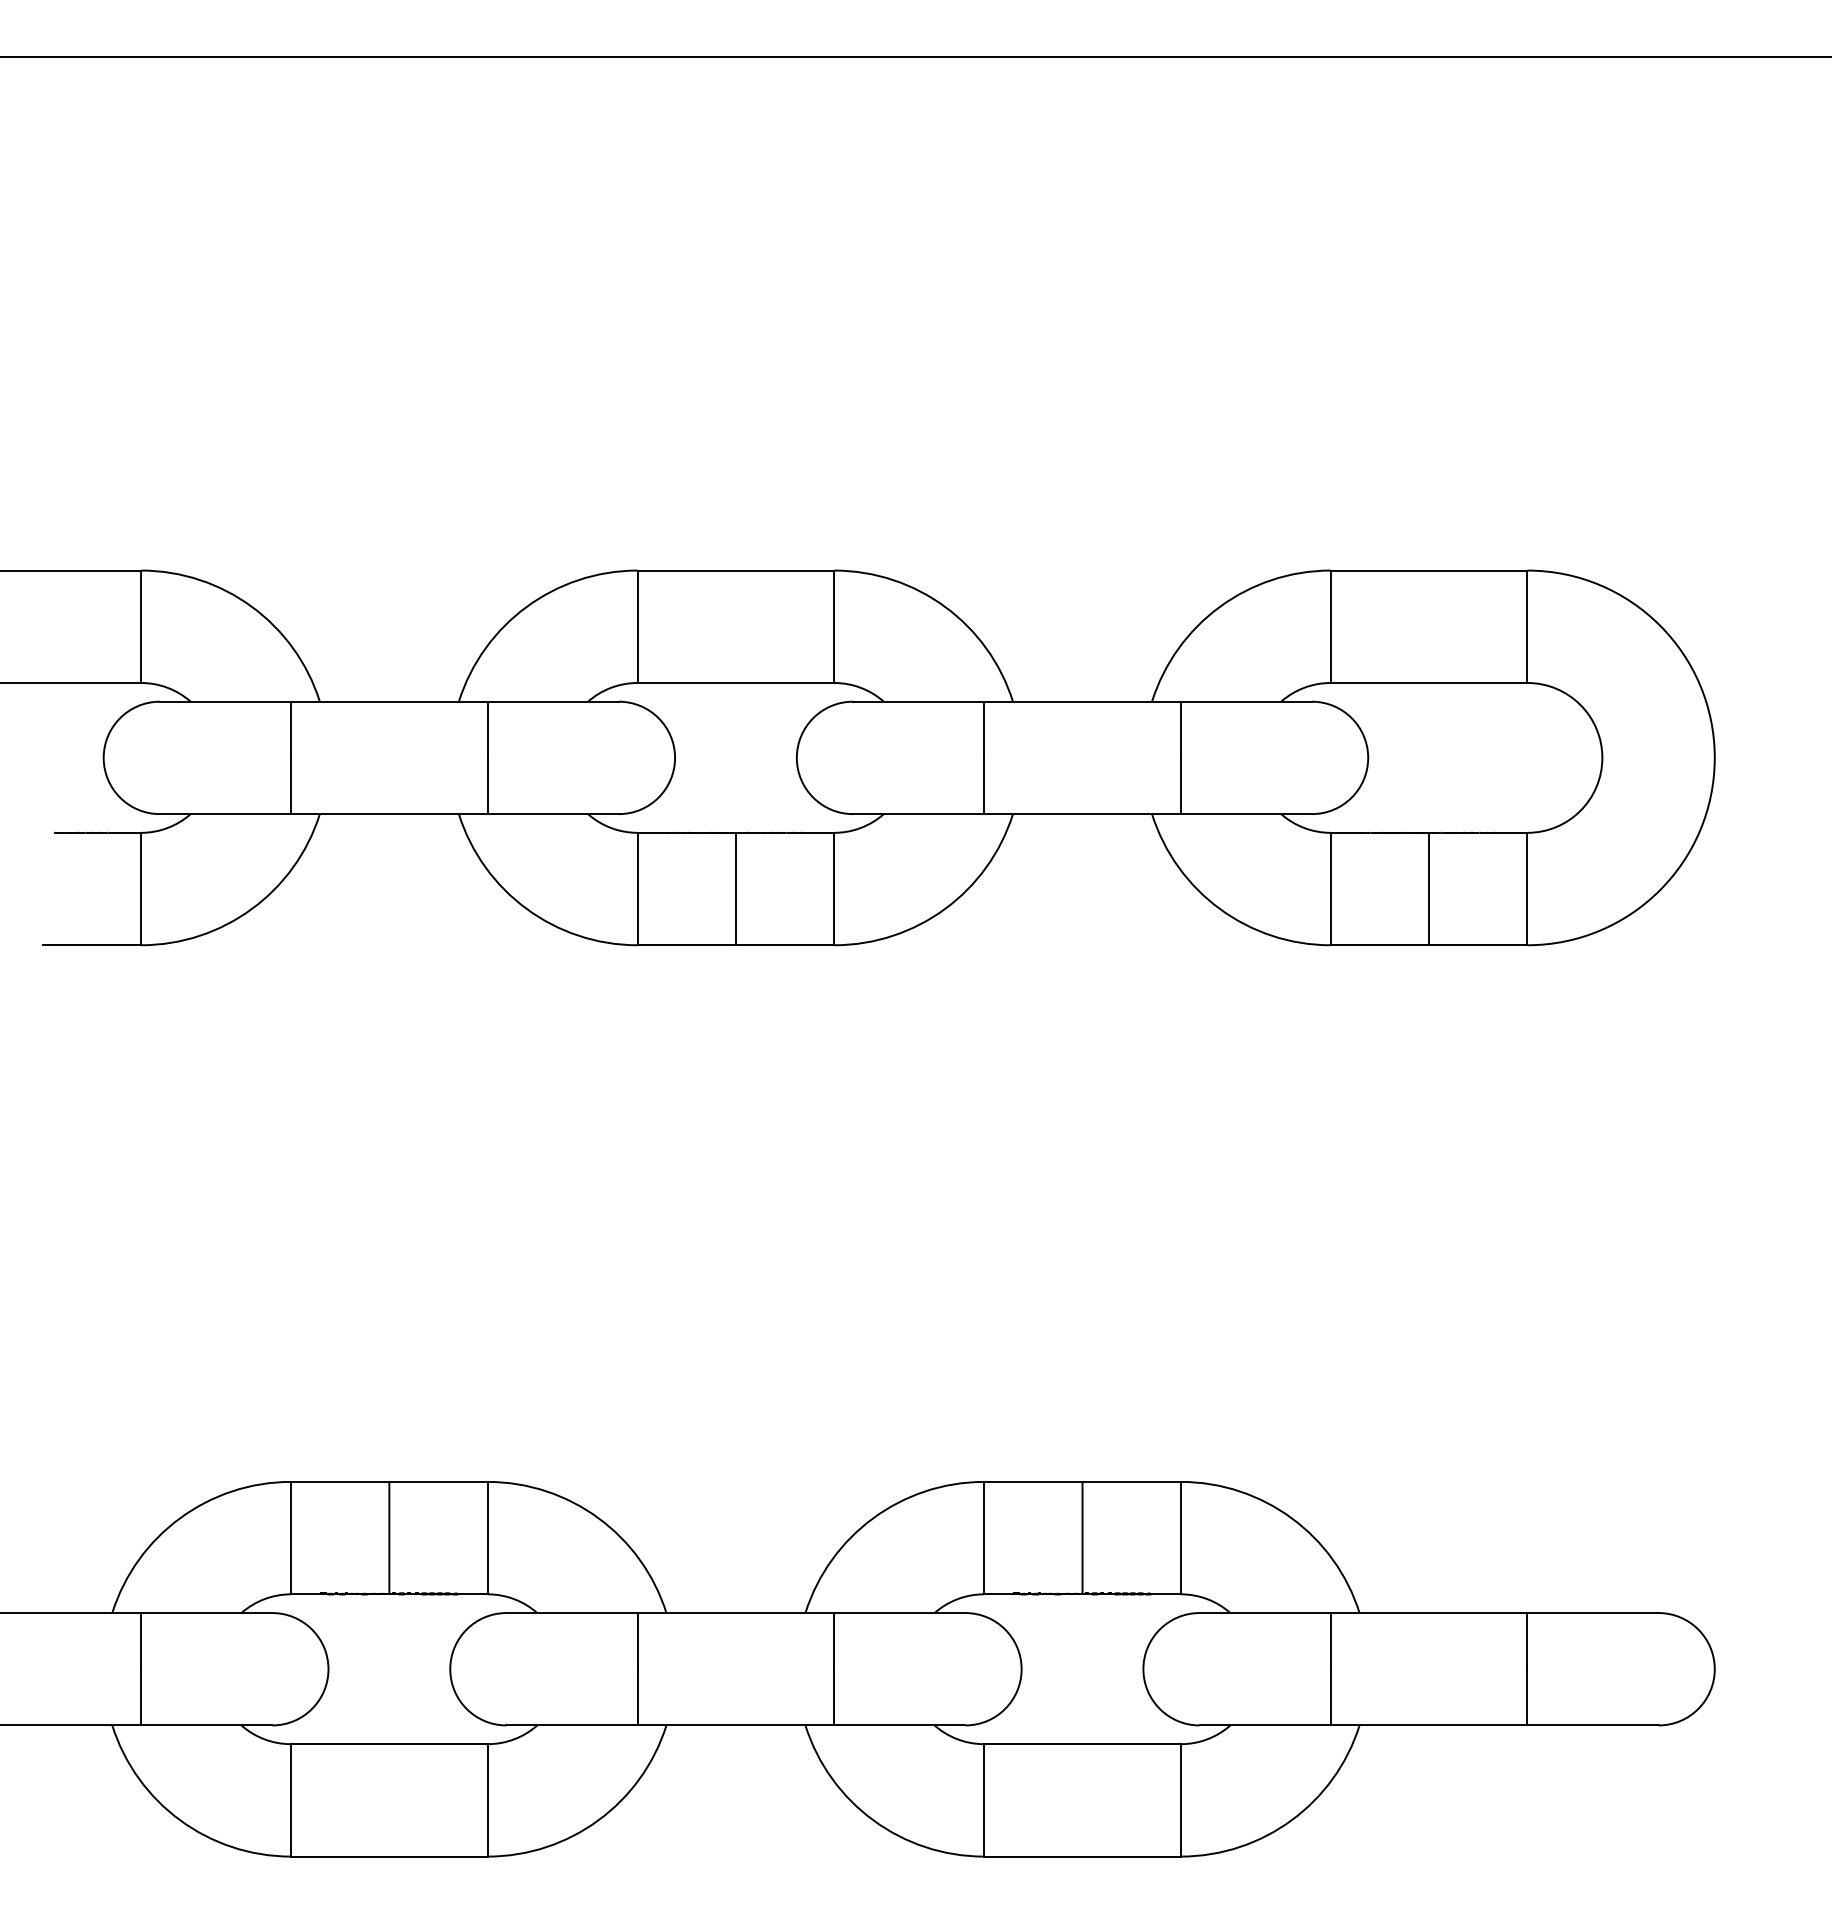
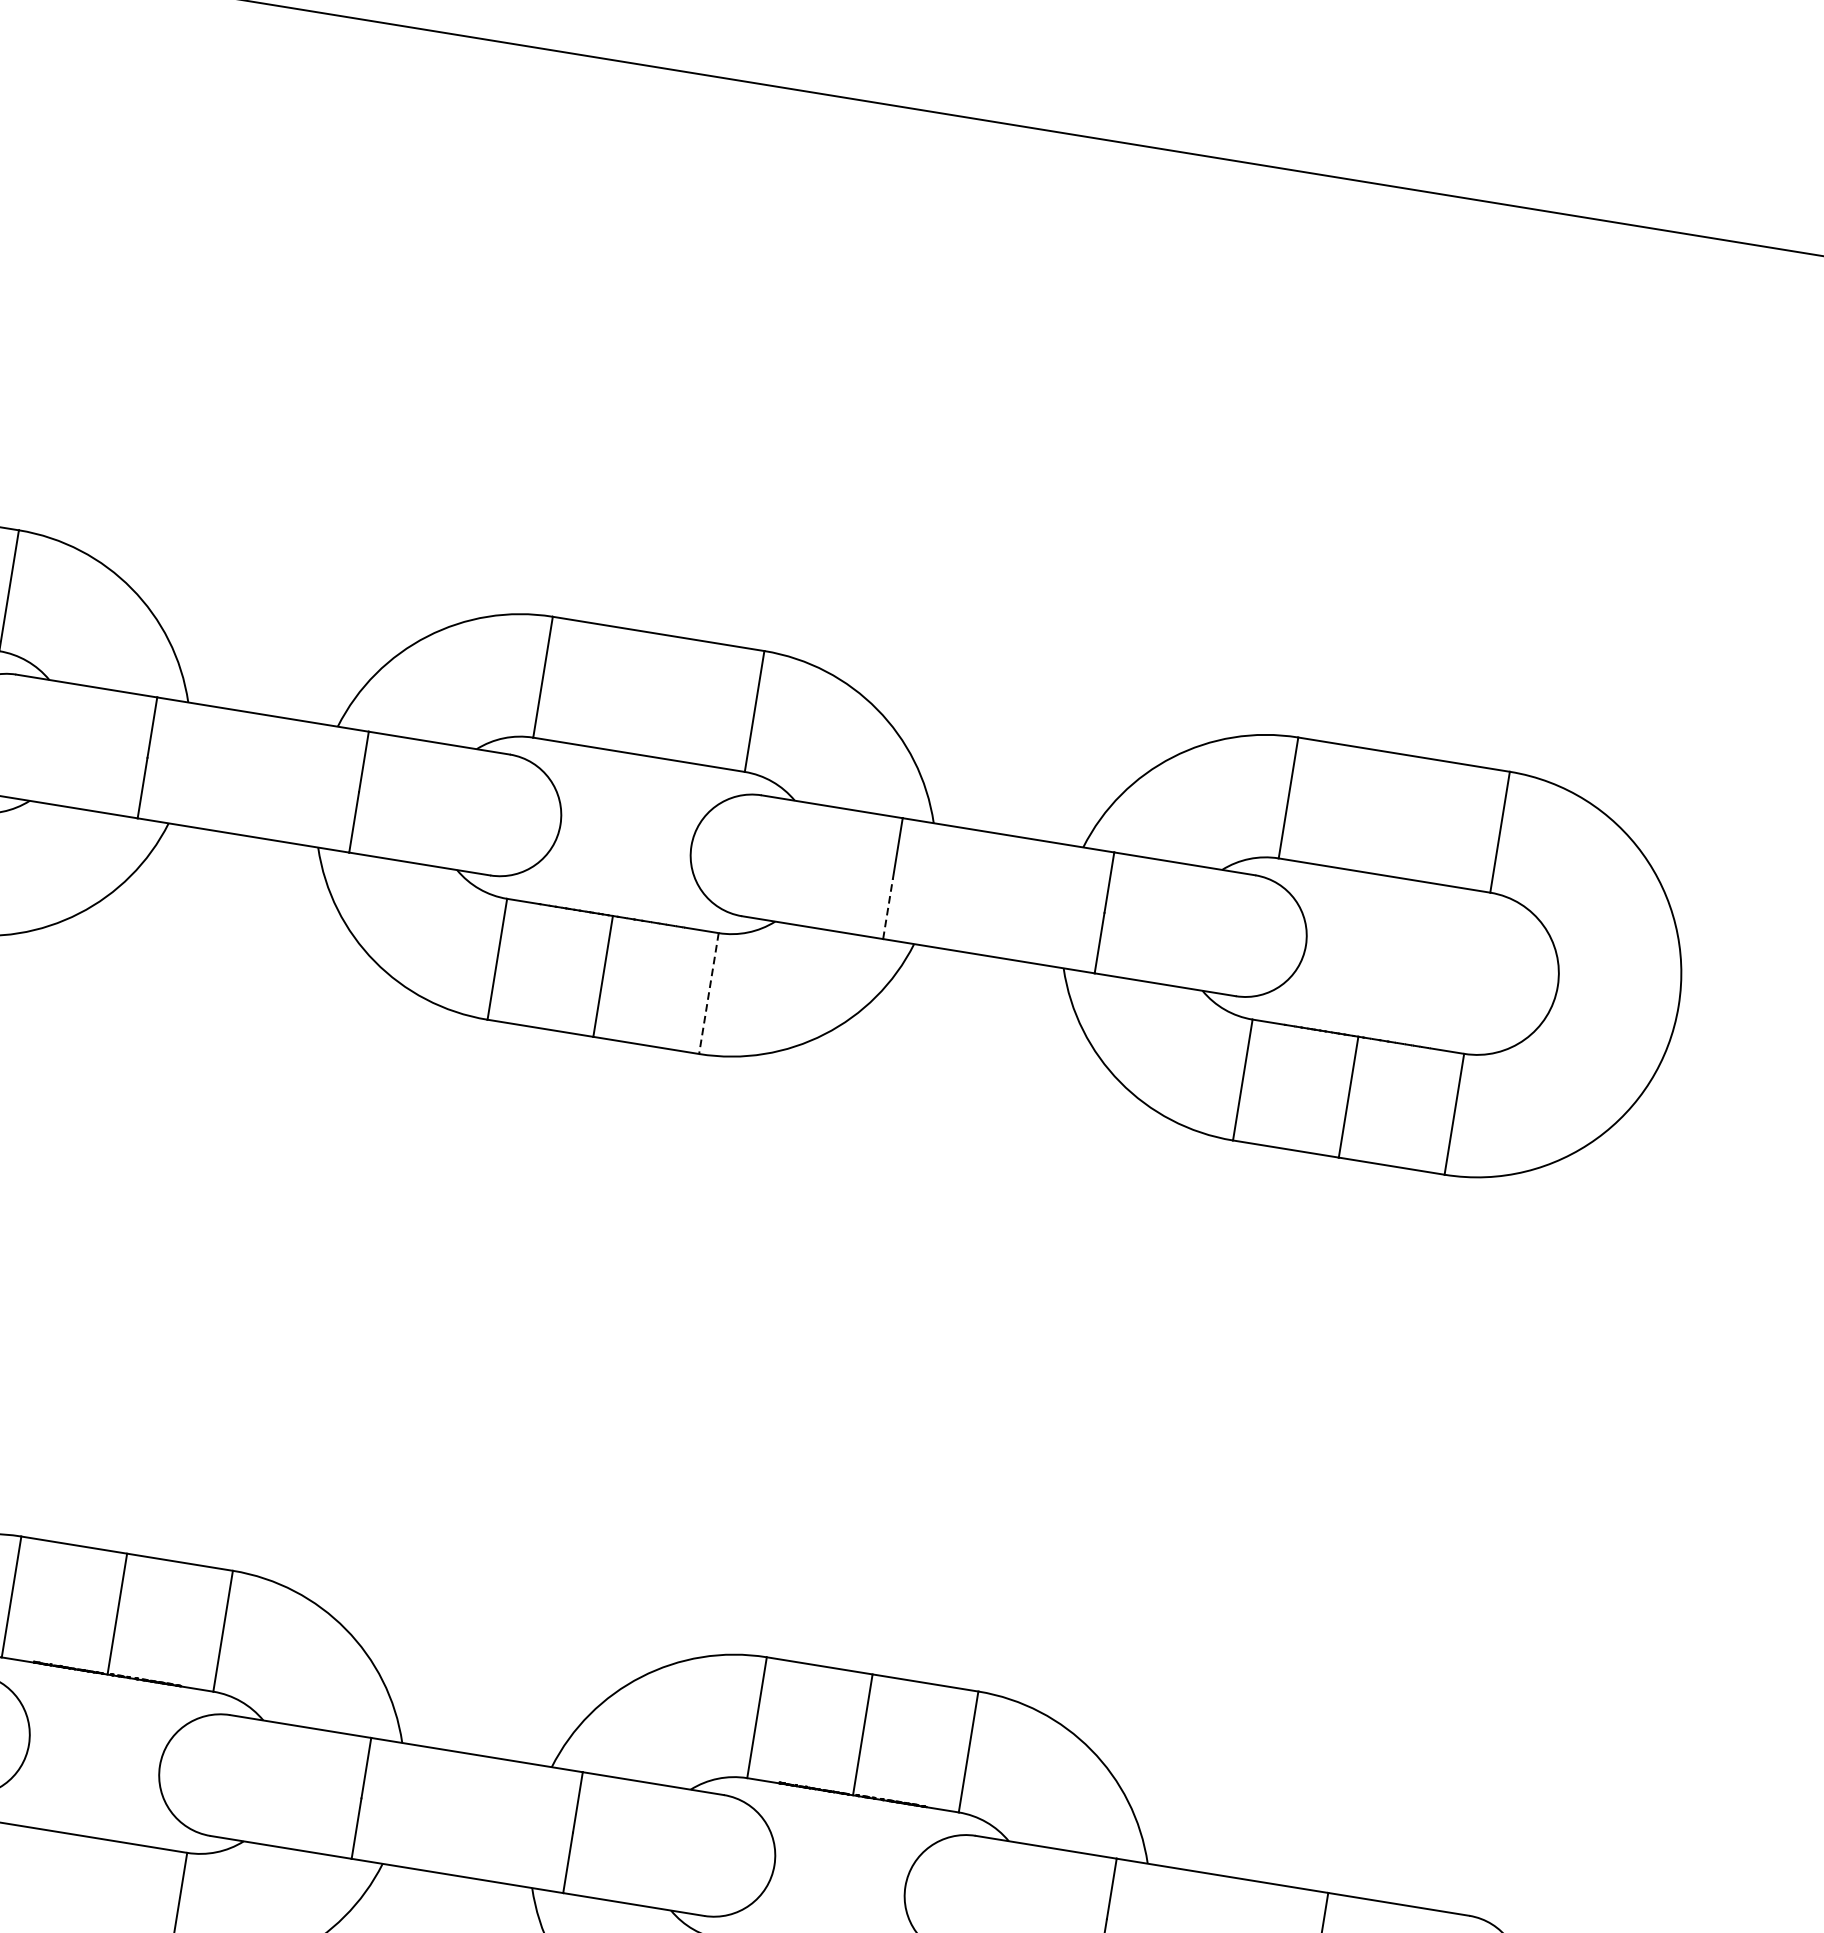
line: (984, 785) -> (888, 908), solid -> dashed
line: (834, 889) -> (709, 994), solid -> dashed

